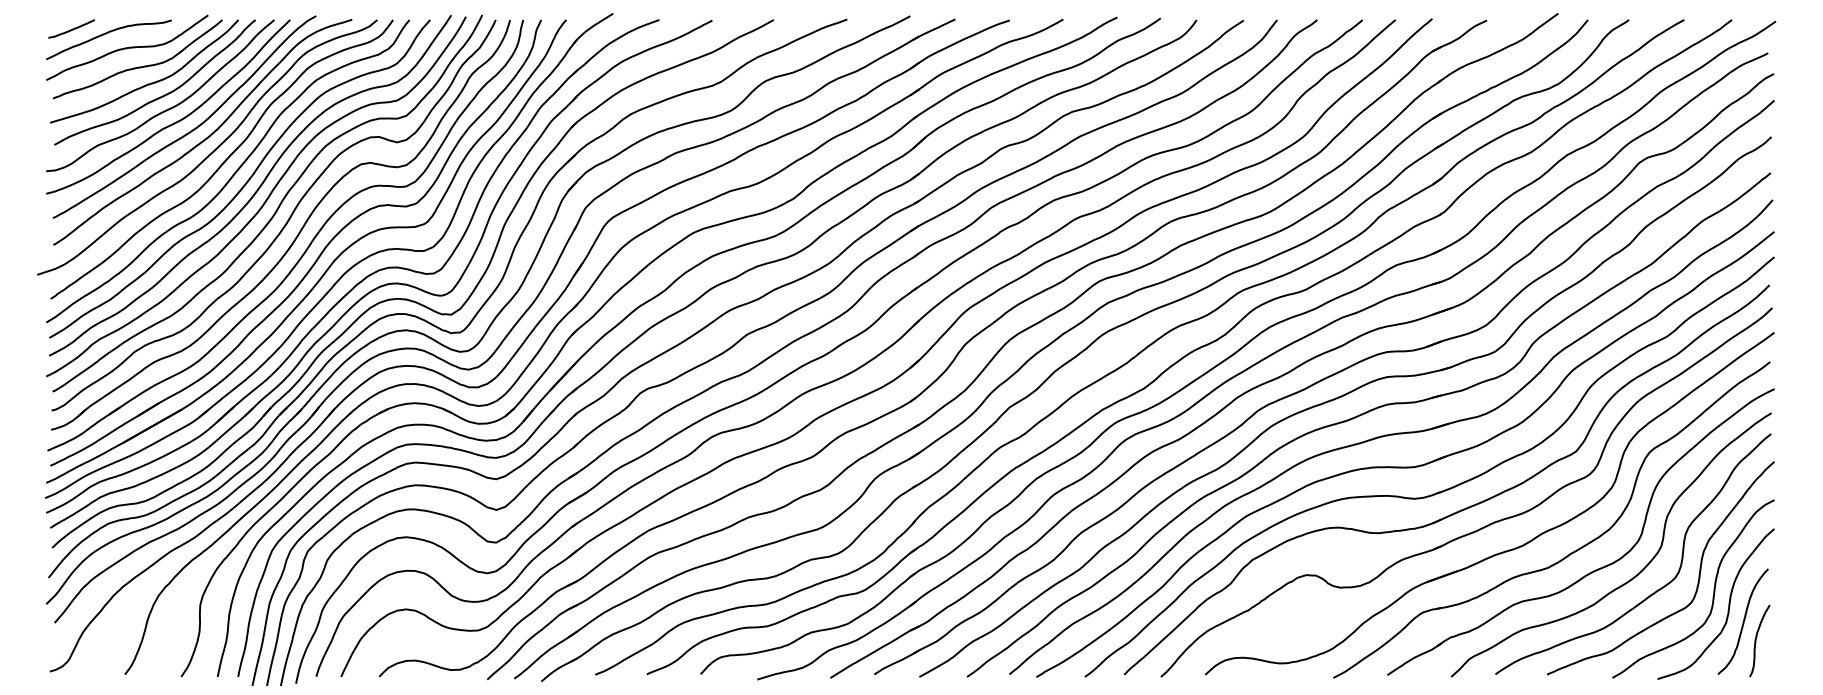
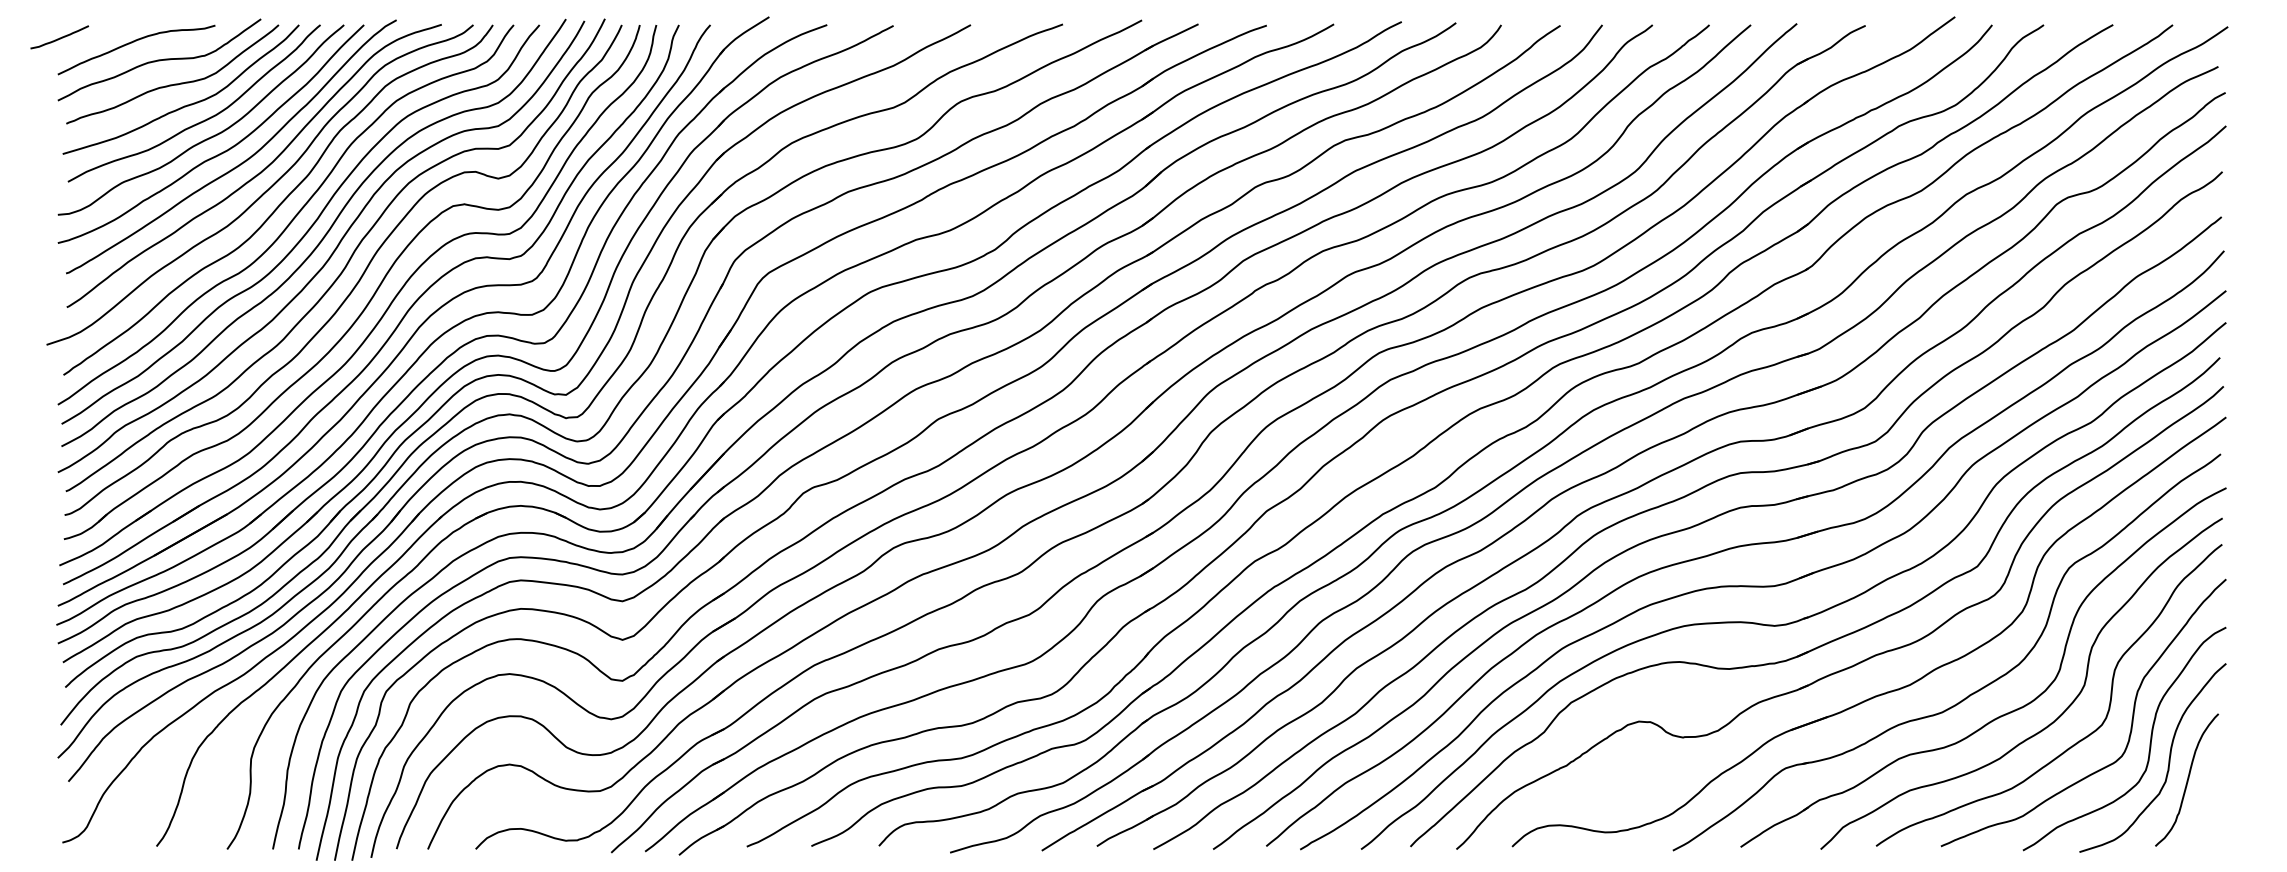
curve: (71, 29) -> (59, 37), moved
curve: (1756, 641) -> (2203, 804), removed

